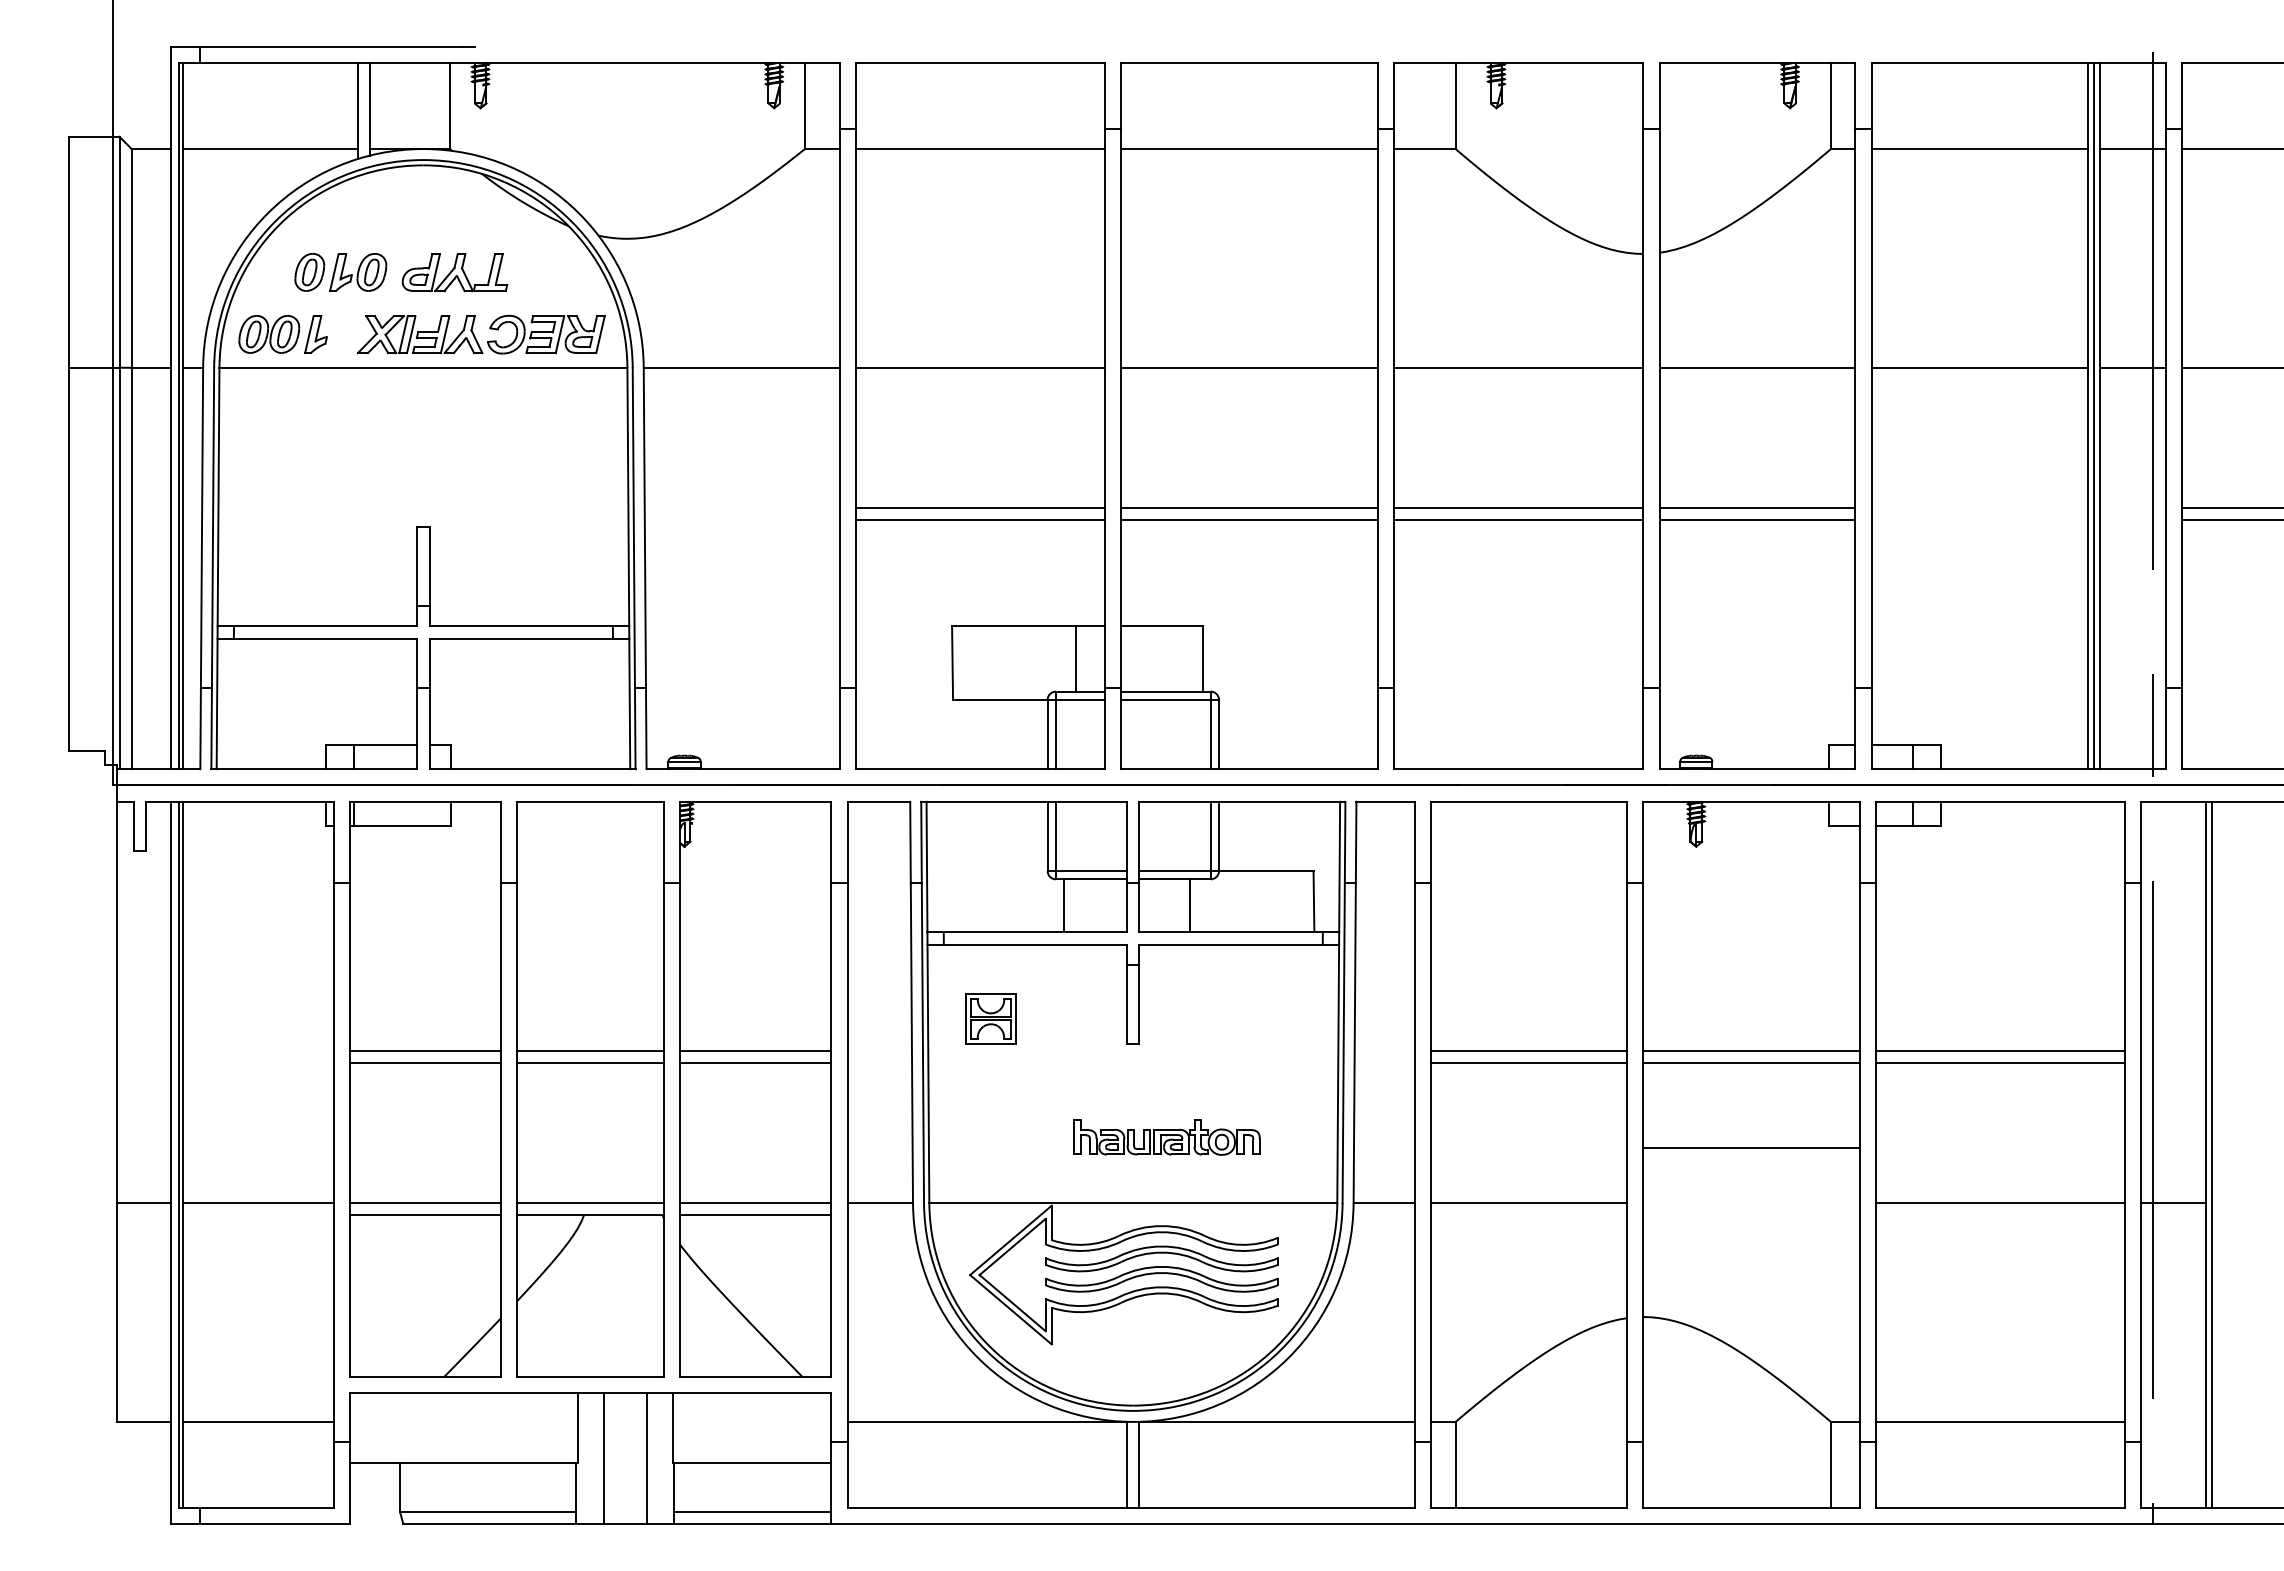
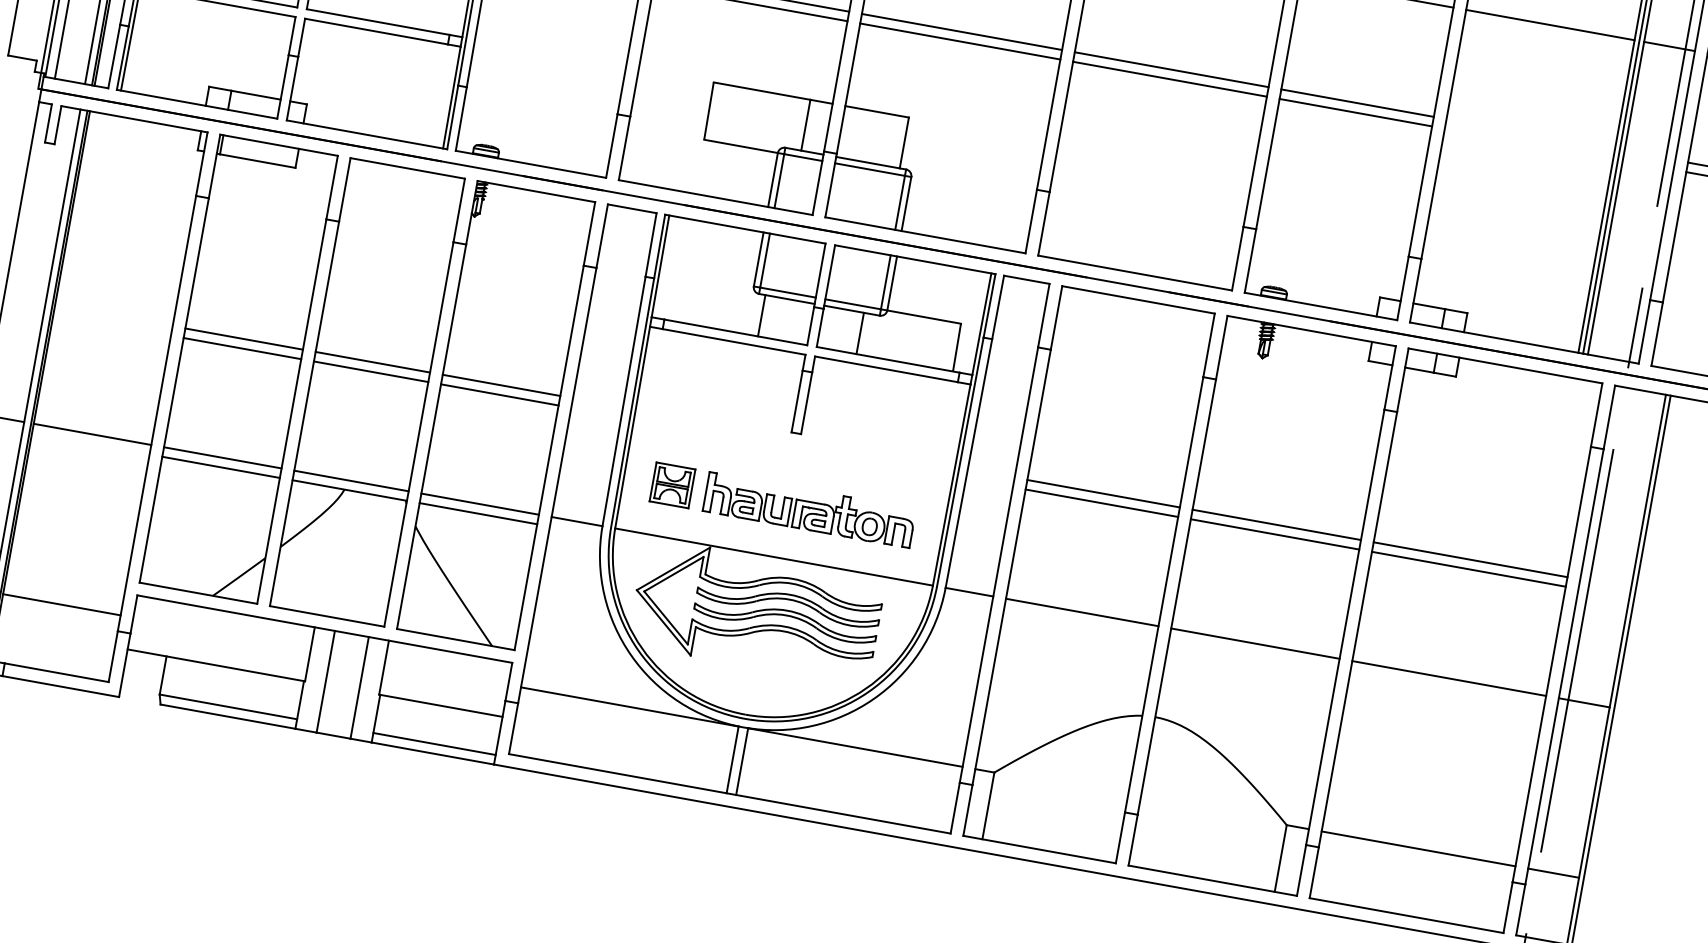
part: (990, 1018) -> (672, 485), moved
part: (1166, 1137) -> (809, 510), size x1.43
line: (1751, 1148) -> (1255, 643), moved
line: (2173, 1421) -> (1553, 872), added

